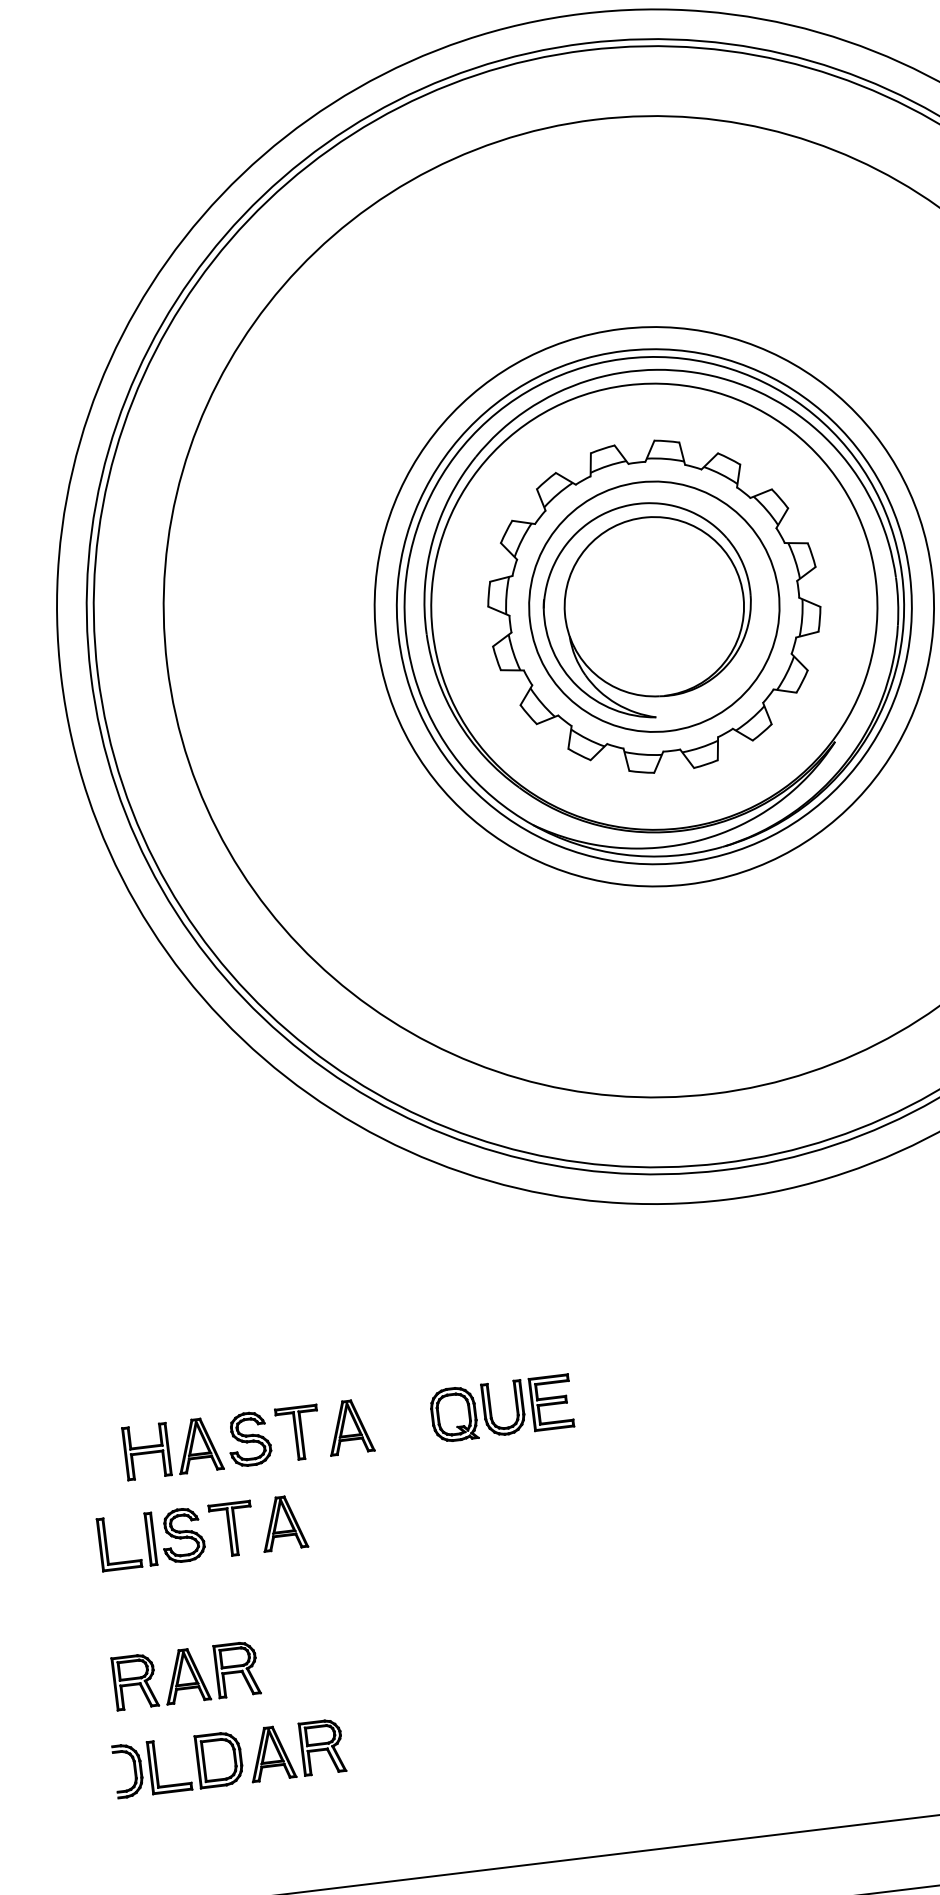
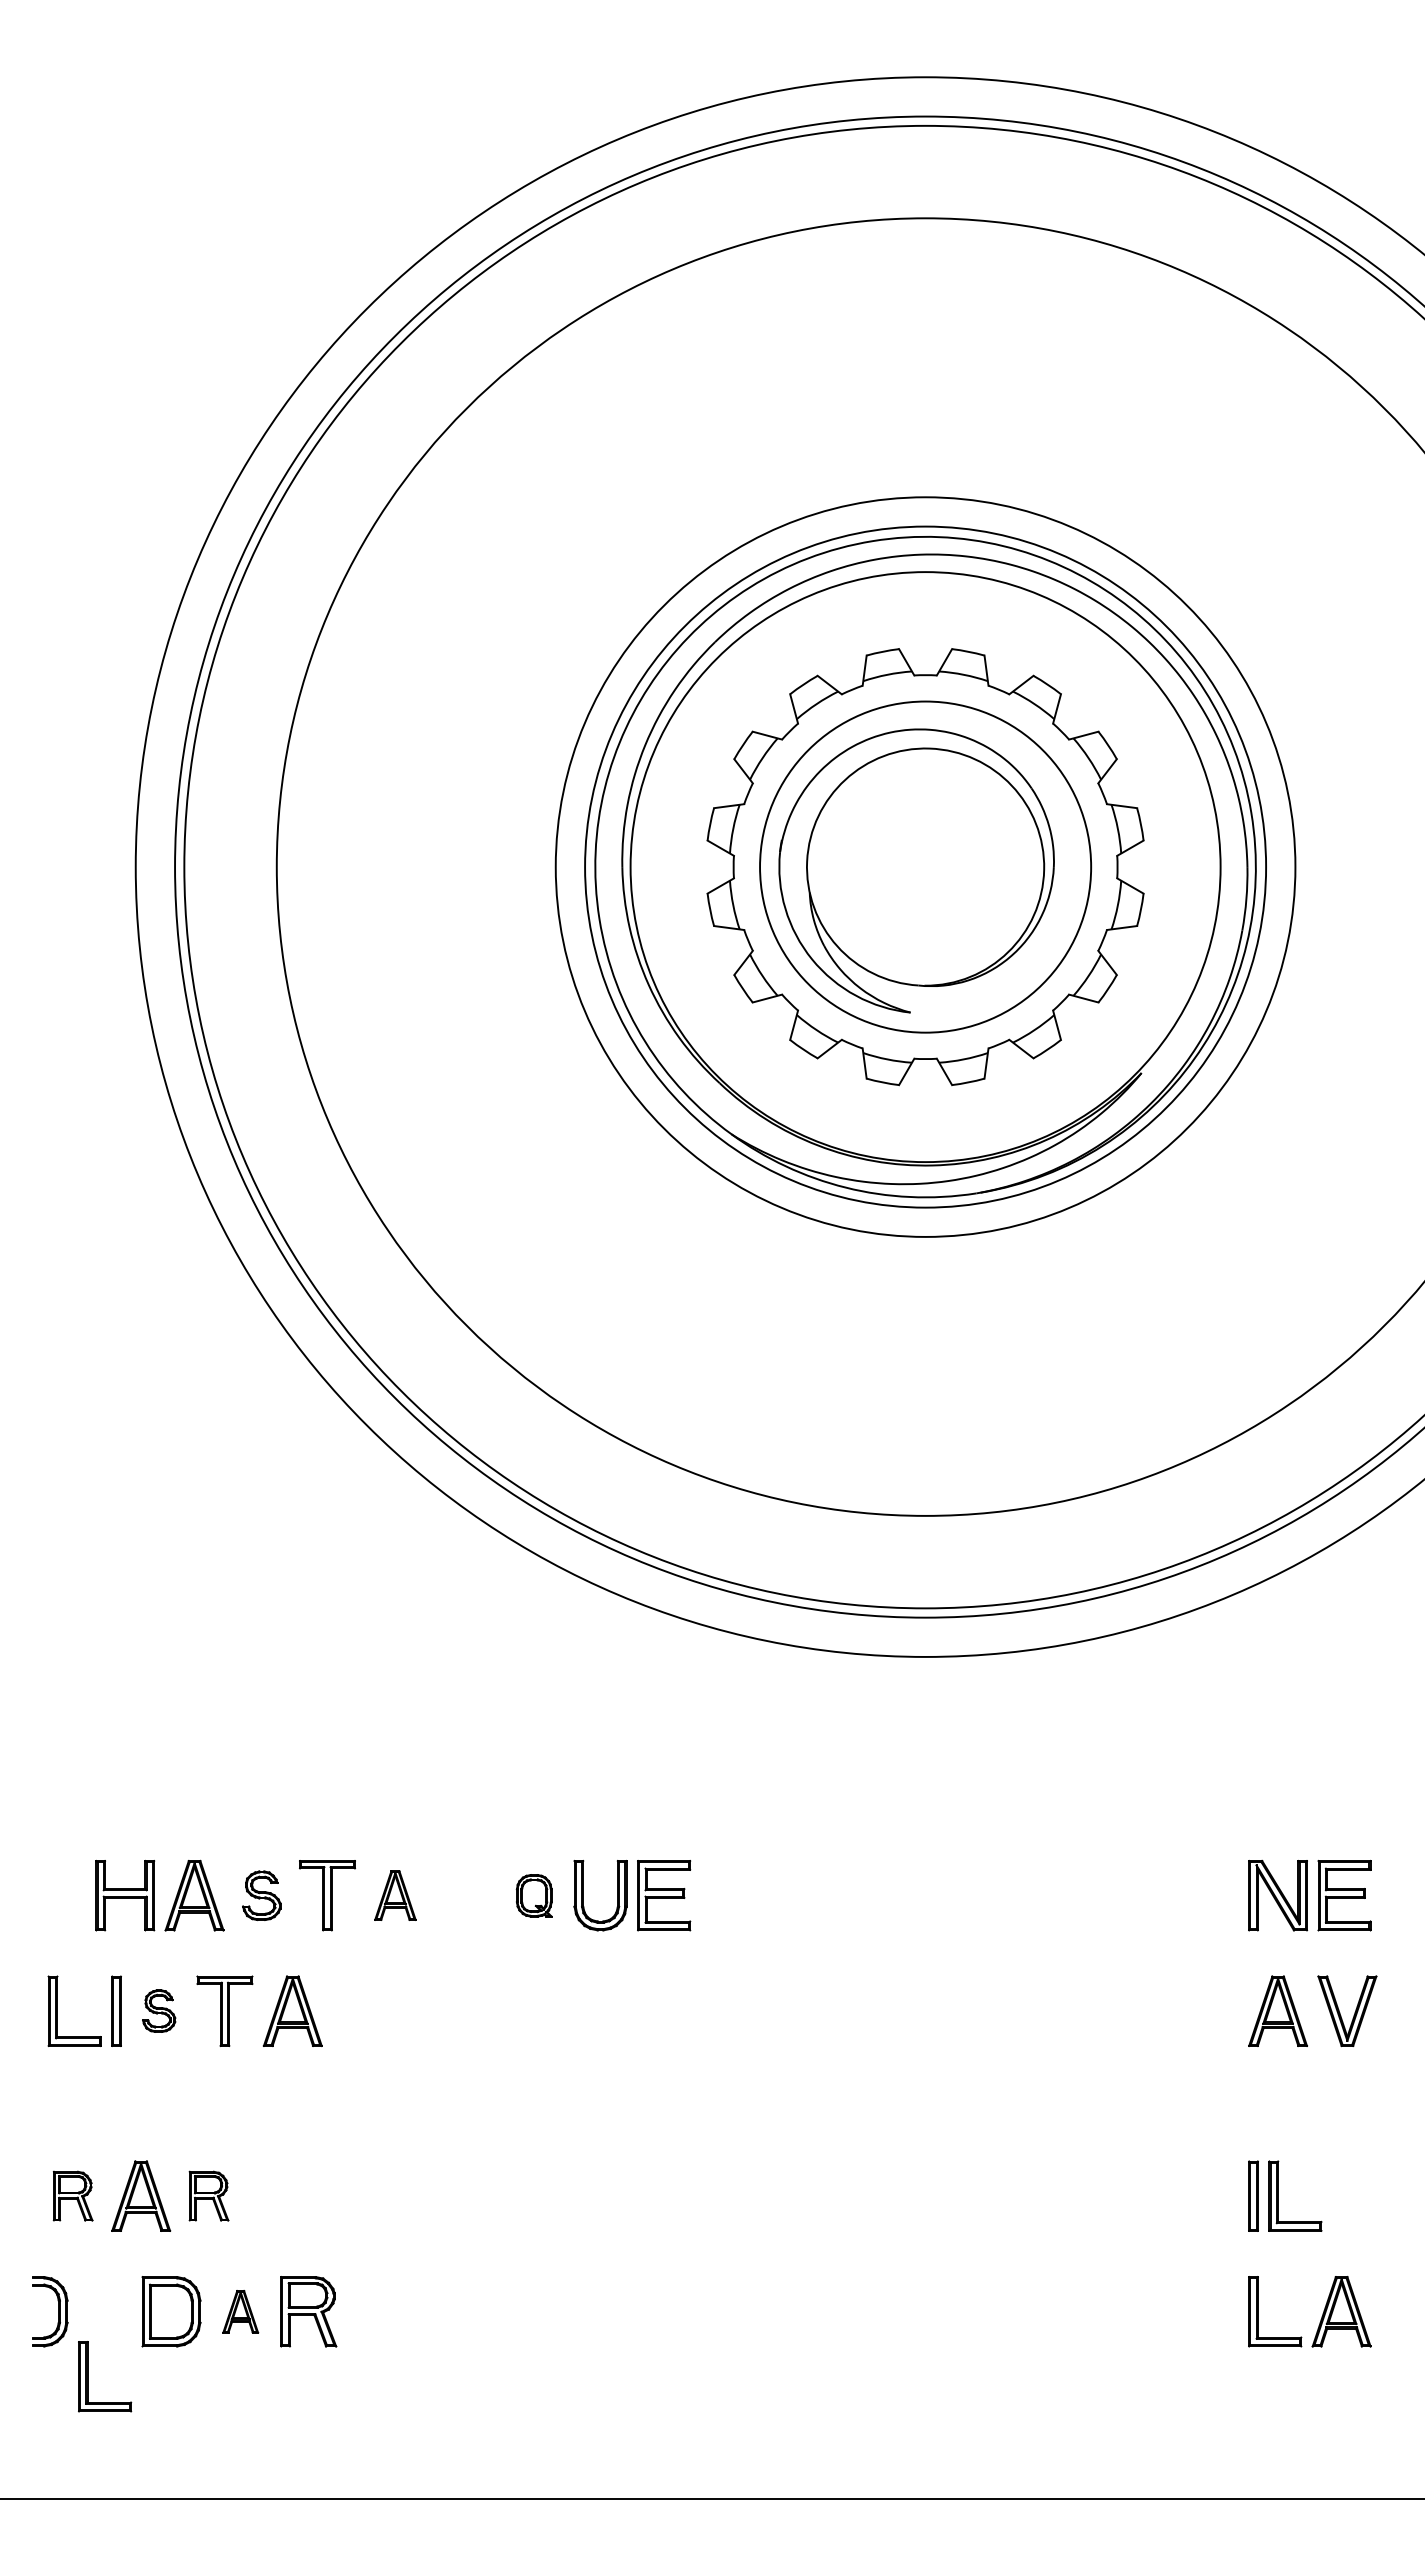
part: (454, 1414) -> (534, 1895), size x0.6
part: (349, 1426) -> (395, 1895), size x0.7
part: (249, 1439) -> (261, 1895), size x0.7
part: (182, 1534) -> (158, 2010), size x0.6
part: (236, 1669) -> (208, 2195), size x0.7
part: (134, 1681) -> (72, 2195), size x0.7
part: (271, 1753) -> (240, 2311), size x0.6
part: (157, 1767) -> (88, 2376), moved

